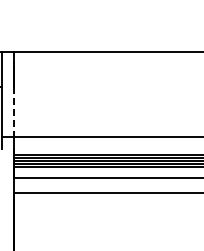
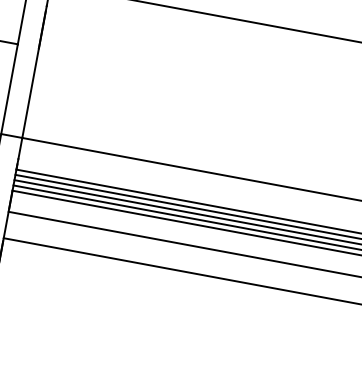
line: (13, 112) -> (29, 93), dashed -> solid

